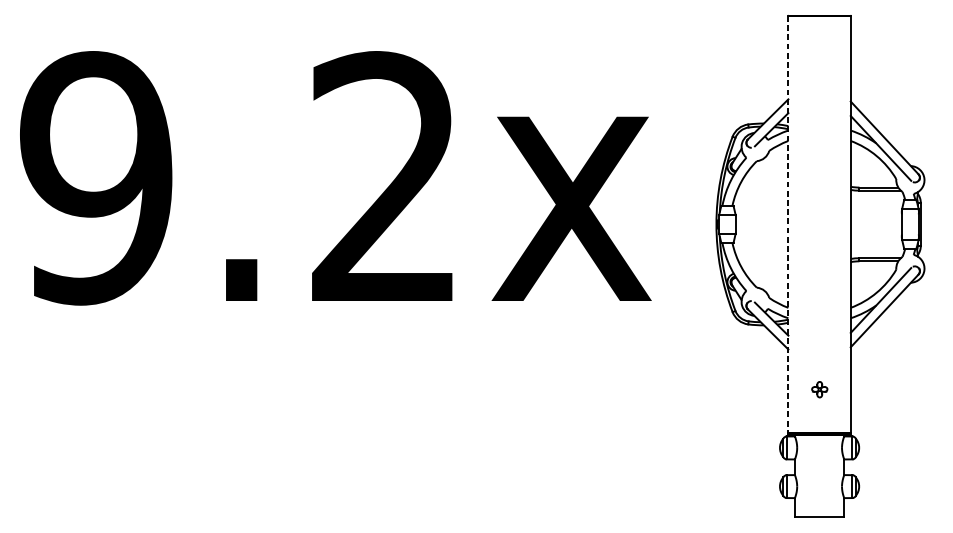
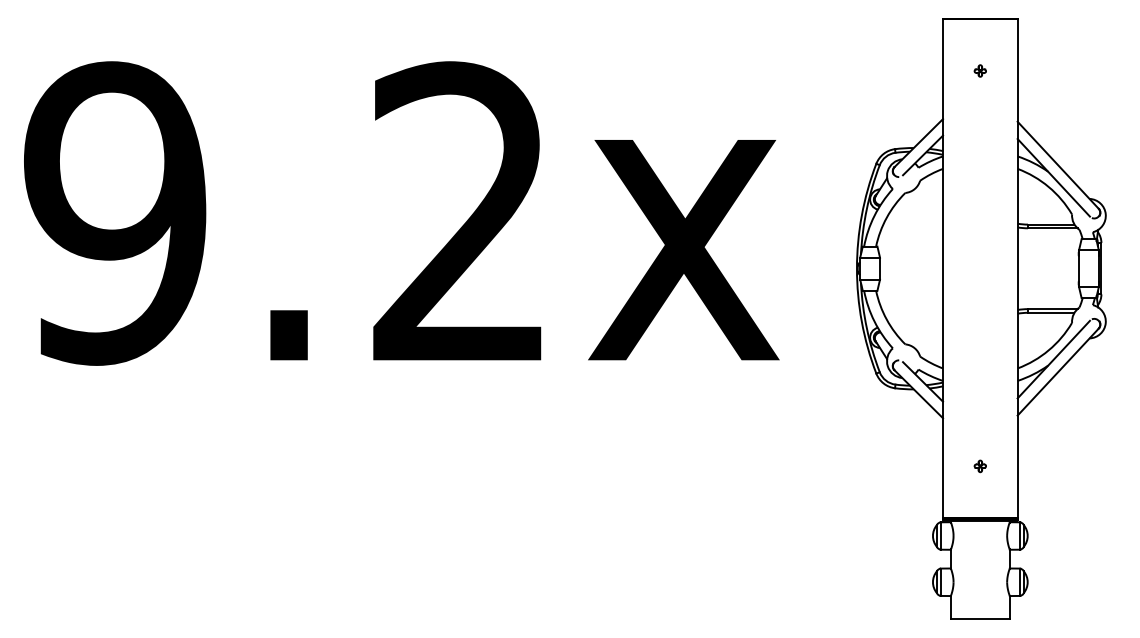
part: (818, 58) -> (979, 70), added
line: (788, 225) -> (943, 269), dashed -> solid
part: (818, 389) -> (979, 466), size x0.62

